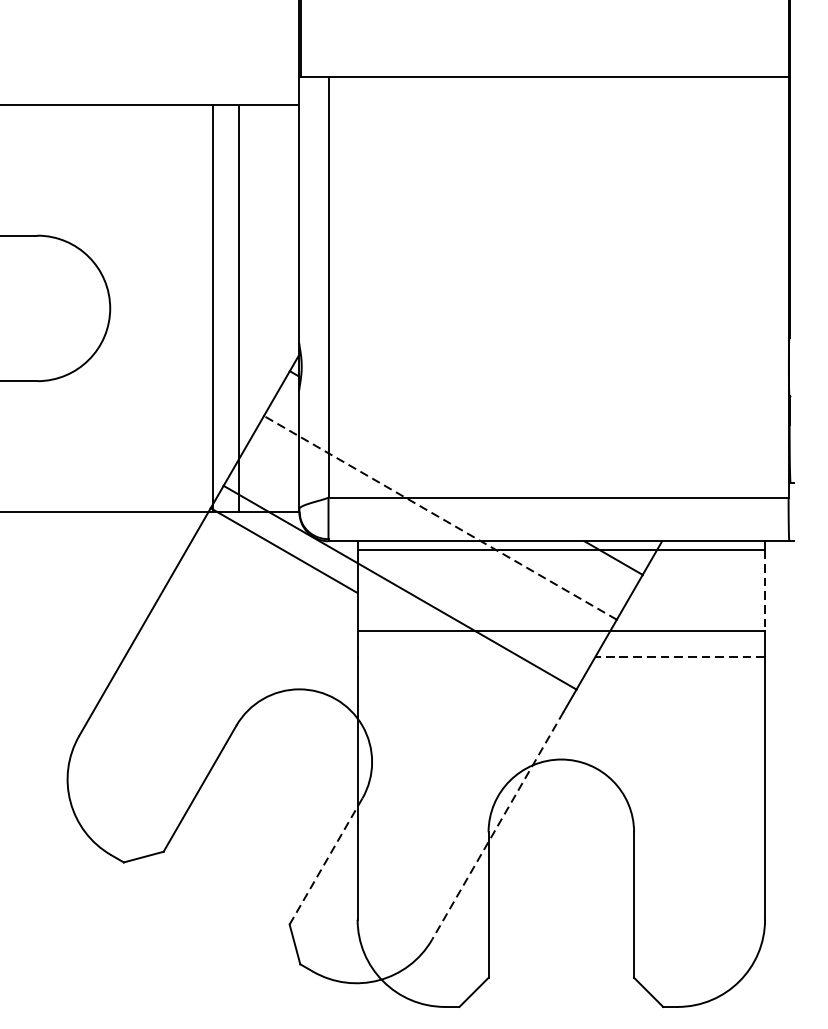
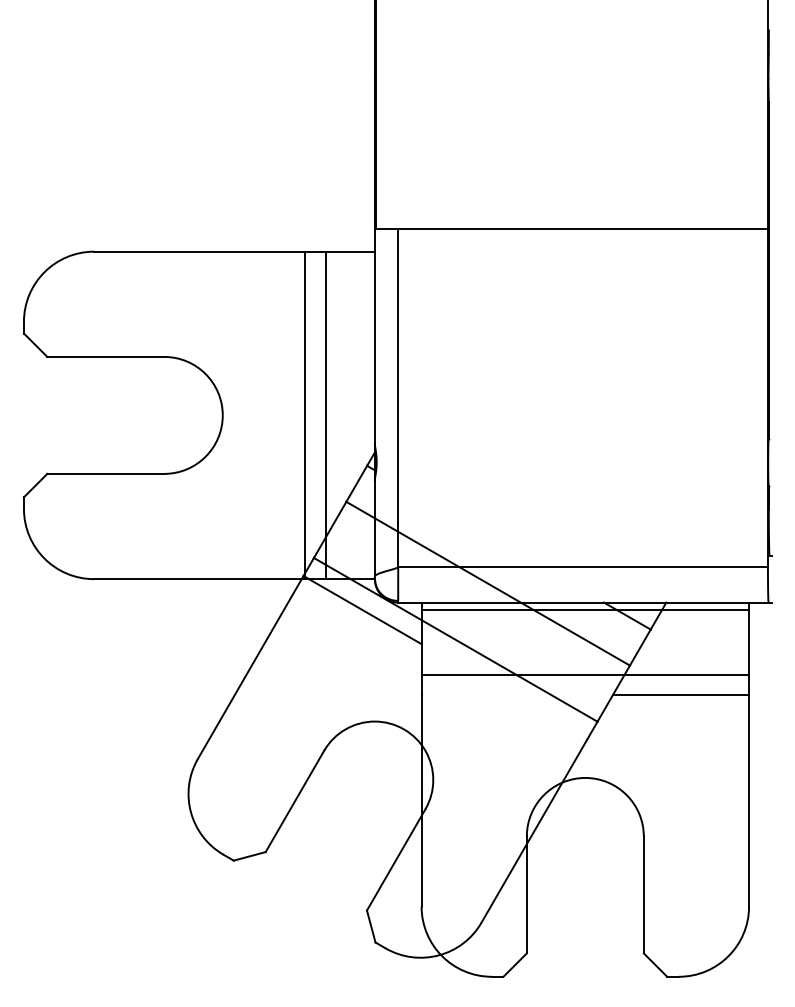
line: (440, 517) -> (488, 583), dashed -> solid
line: (765, 590) -> (749, 642), dashed -> solid
line: (679, 656) -> (680, 695), dashed -> solid
line: (498, 826) -> (534, 831), dashed -> solid
line: (325, 862) -> (395, 860), dashed -> solid

